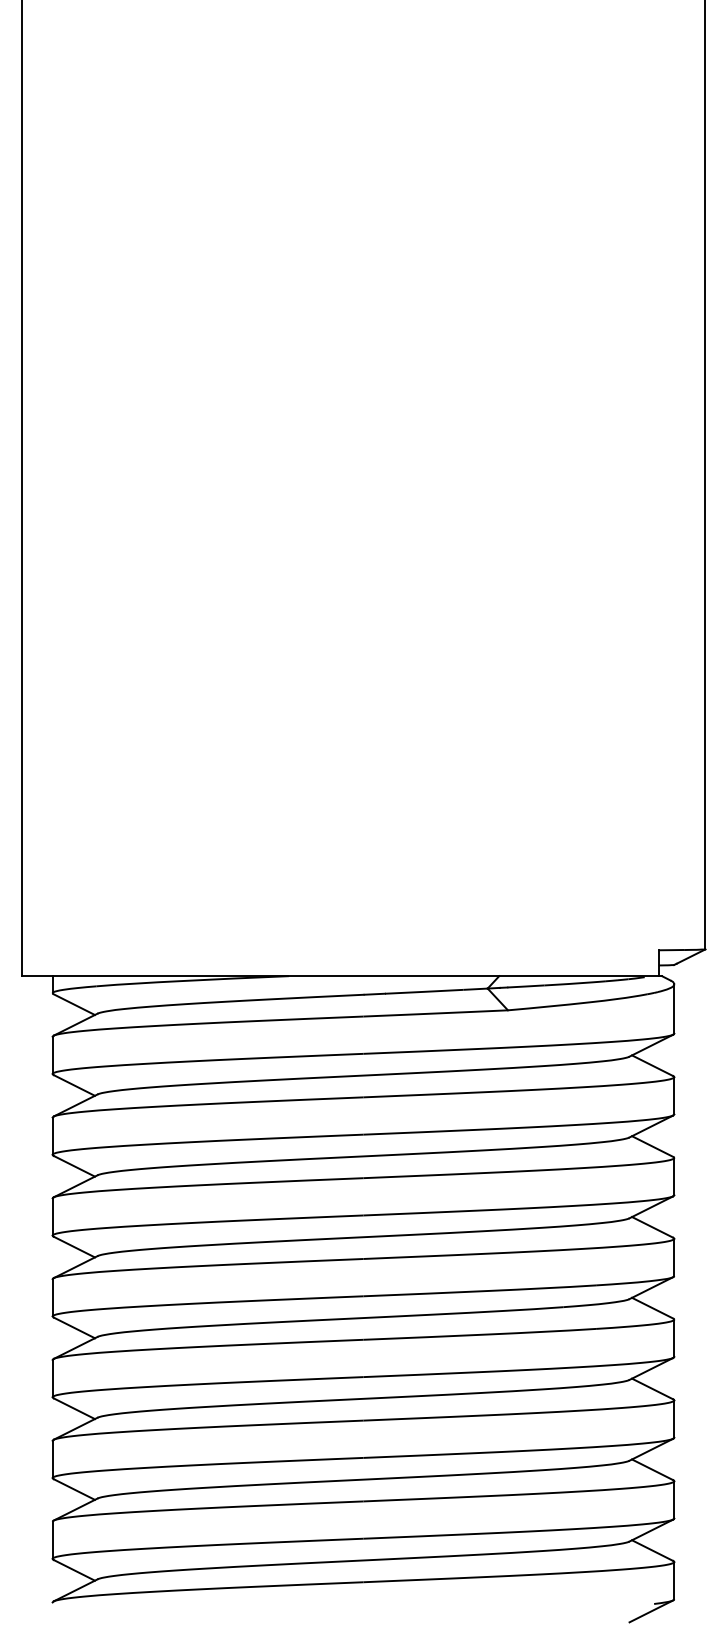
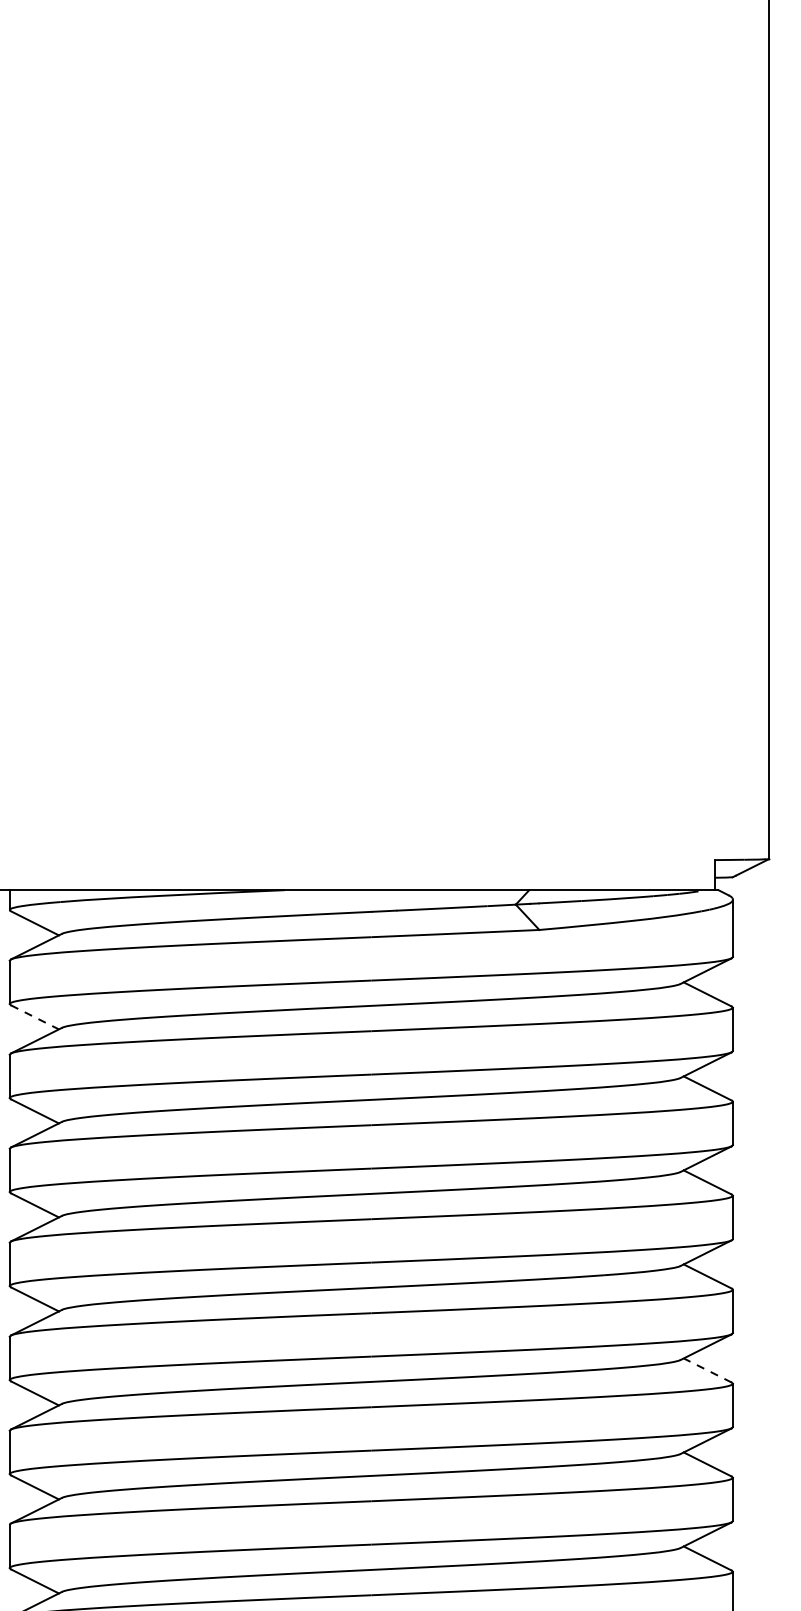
line: (74, 1085) -> (35, 1017), solid -> dashed
line: (652, 1388) -> (707, 1369), solid -> dashed

